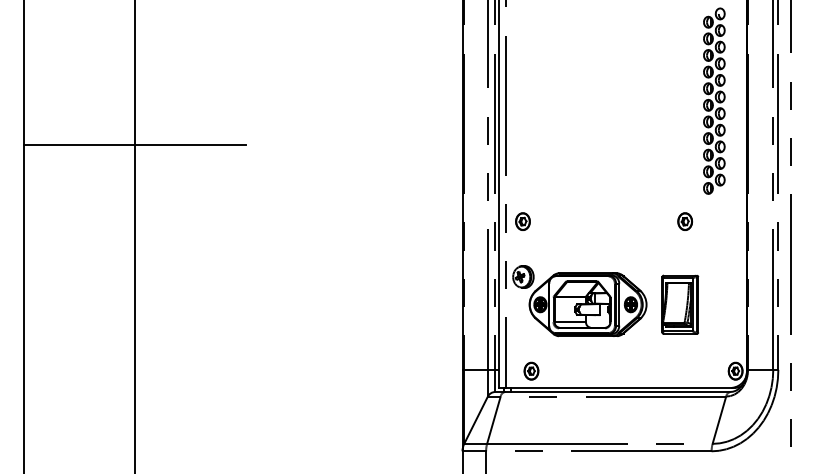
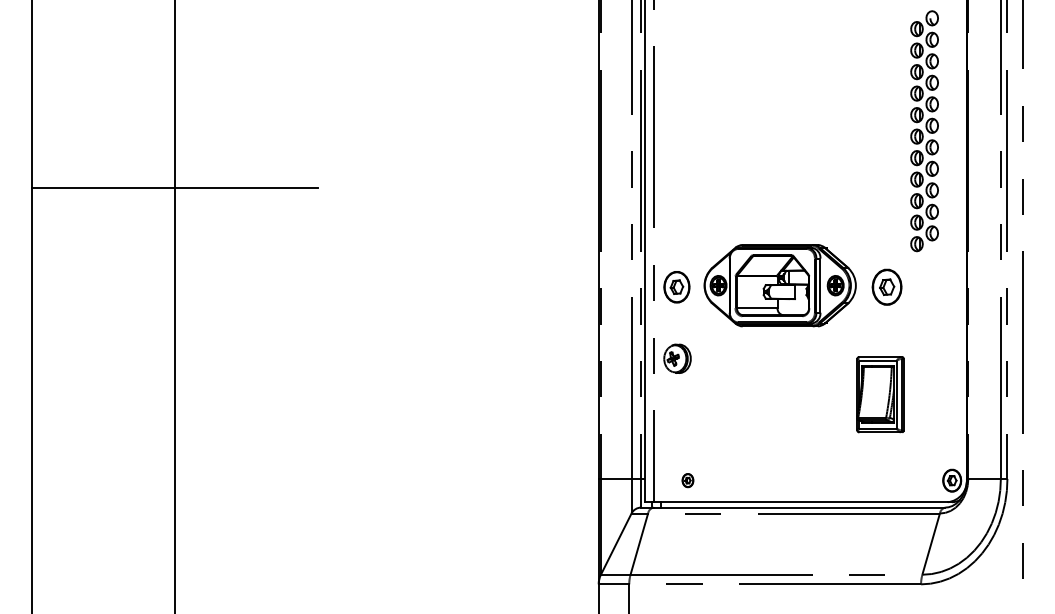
part: (522, 221) -> (676, 286), size x1.4
part: (684, 221) -> (886, 286), size x1.6
part: (587, 304) -> (779, 285), moved
part: (531, 371) -> (687, 480), size x0.6

